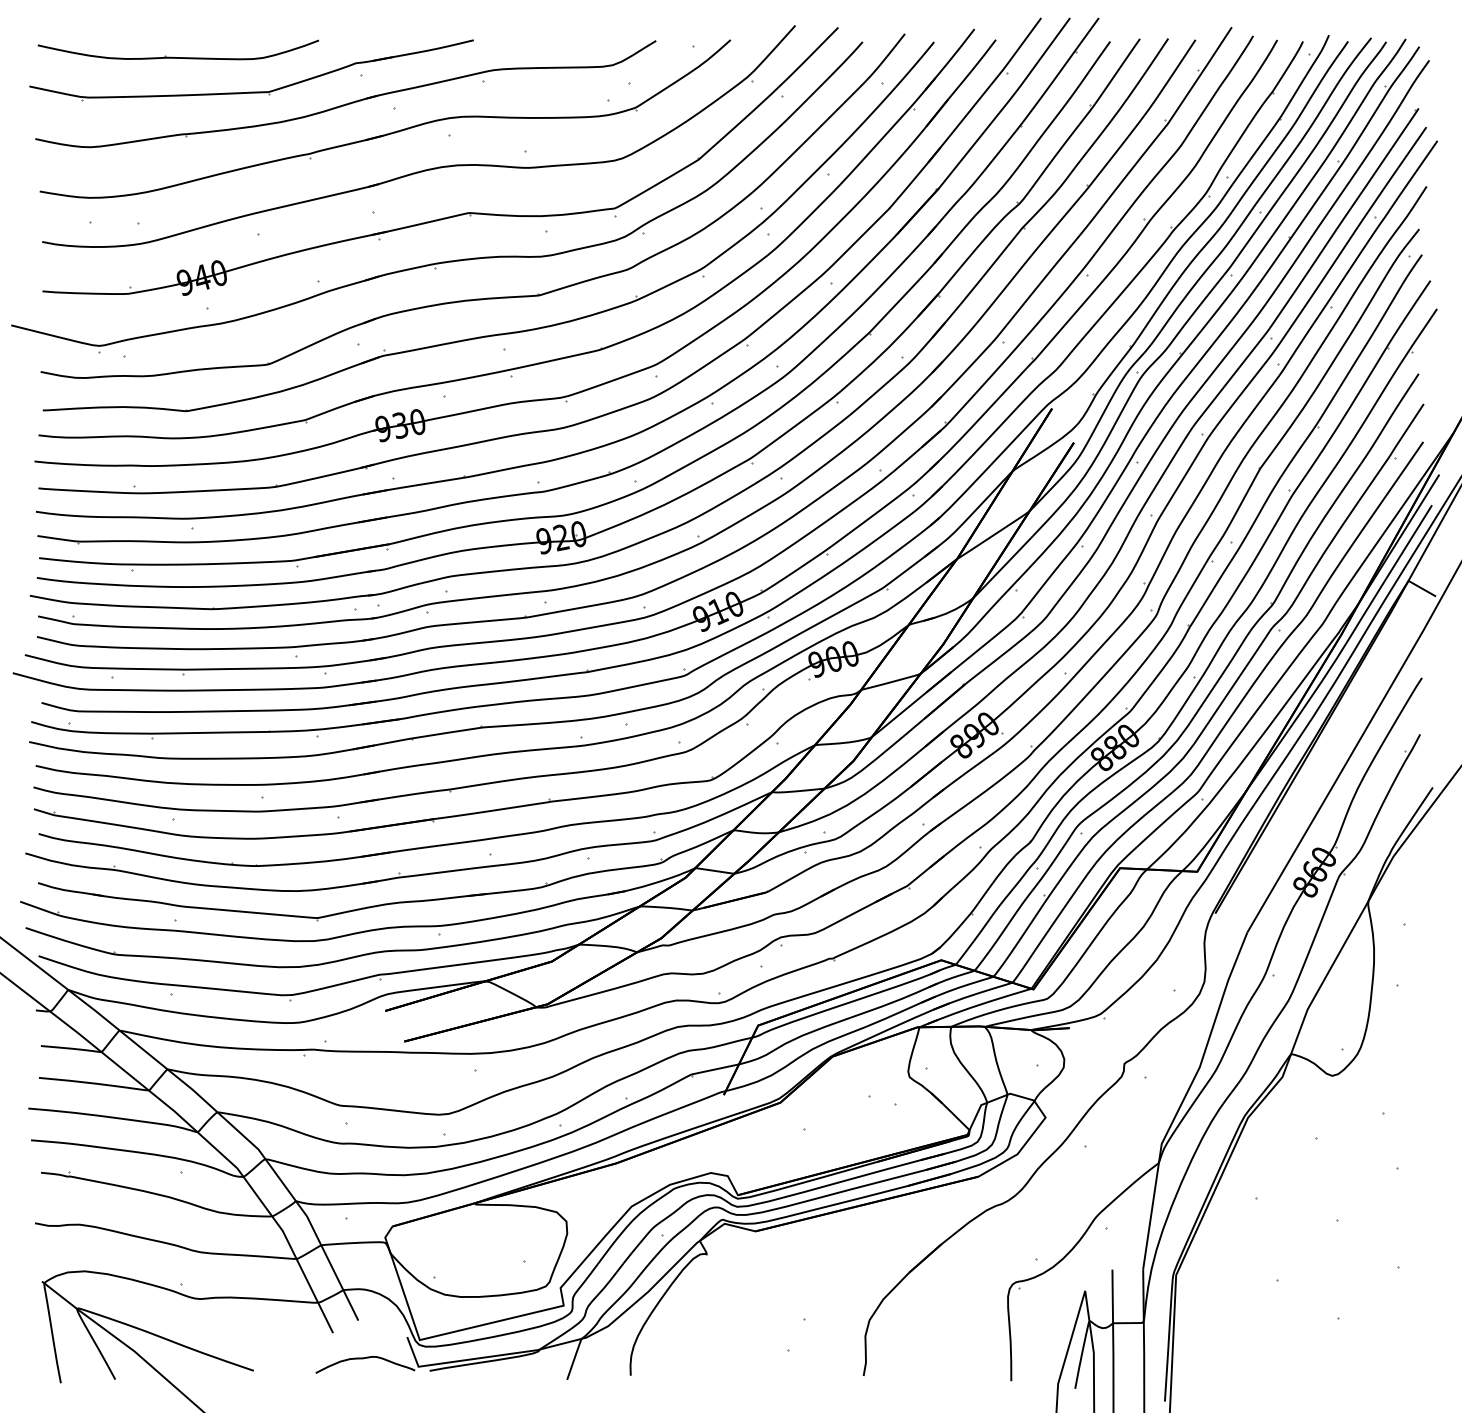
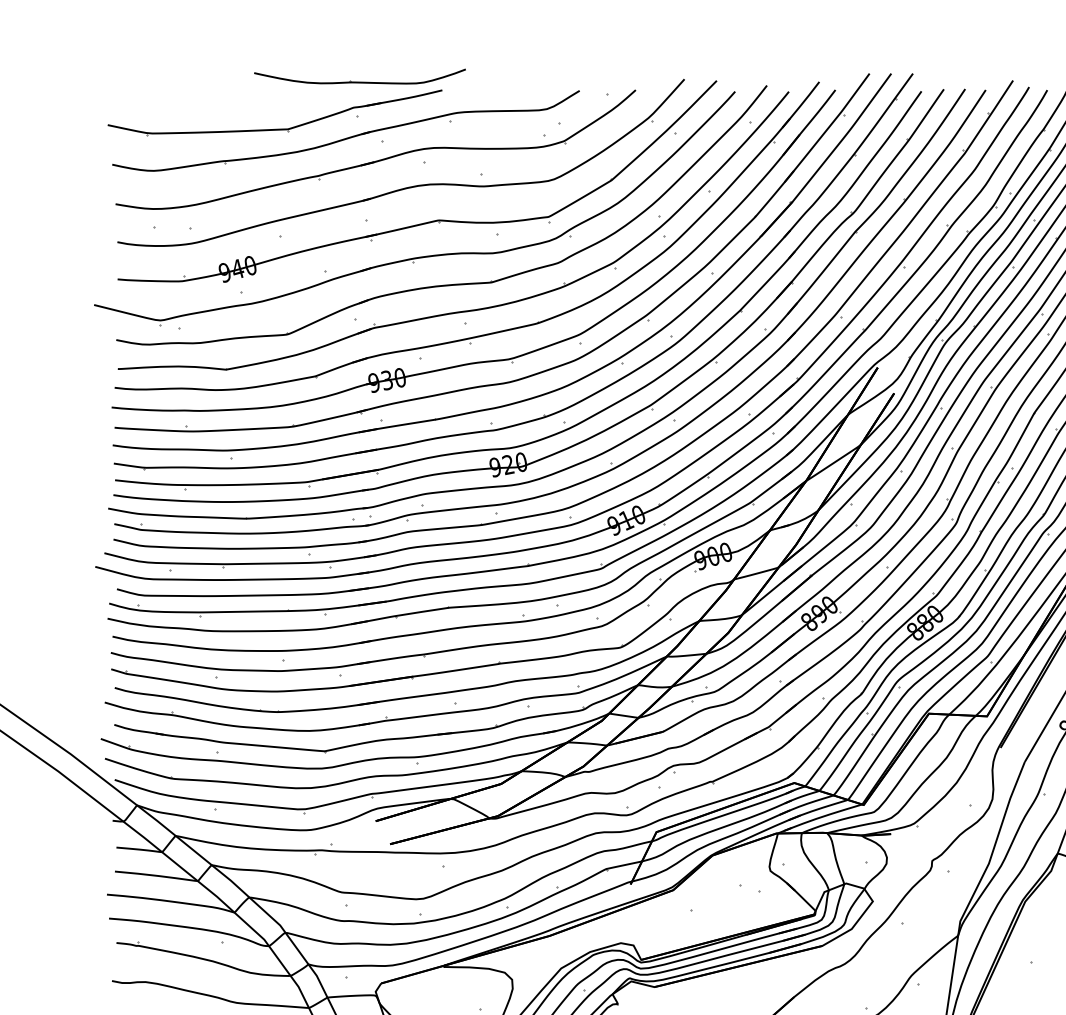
part: (177, 57) -> (359, 82), moved

